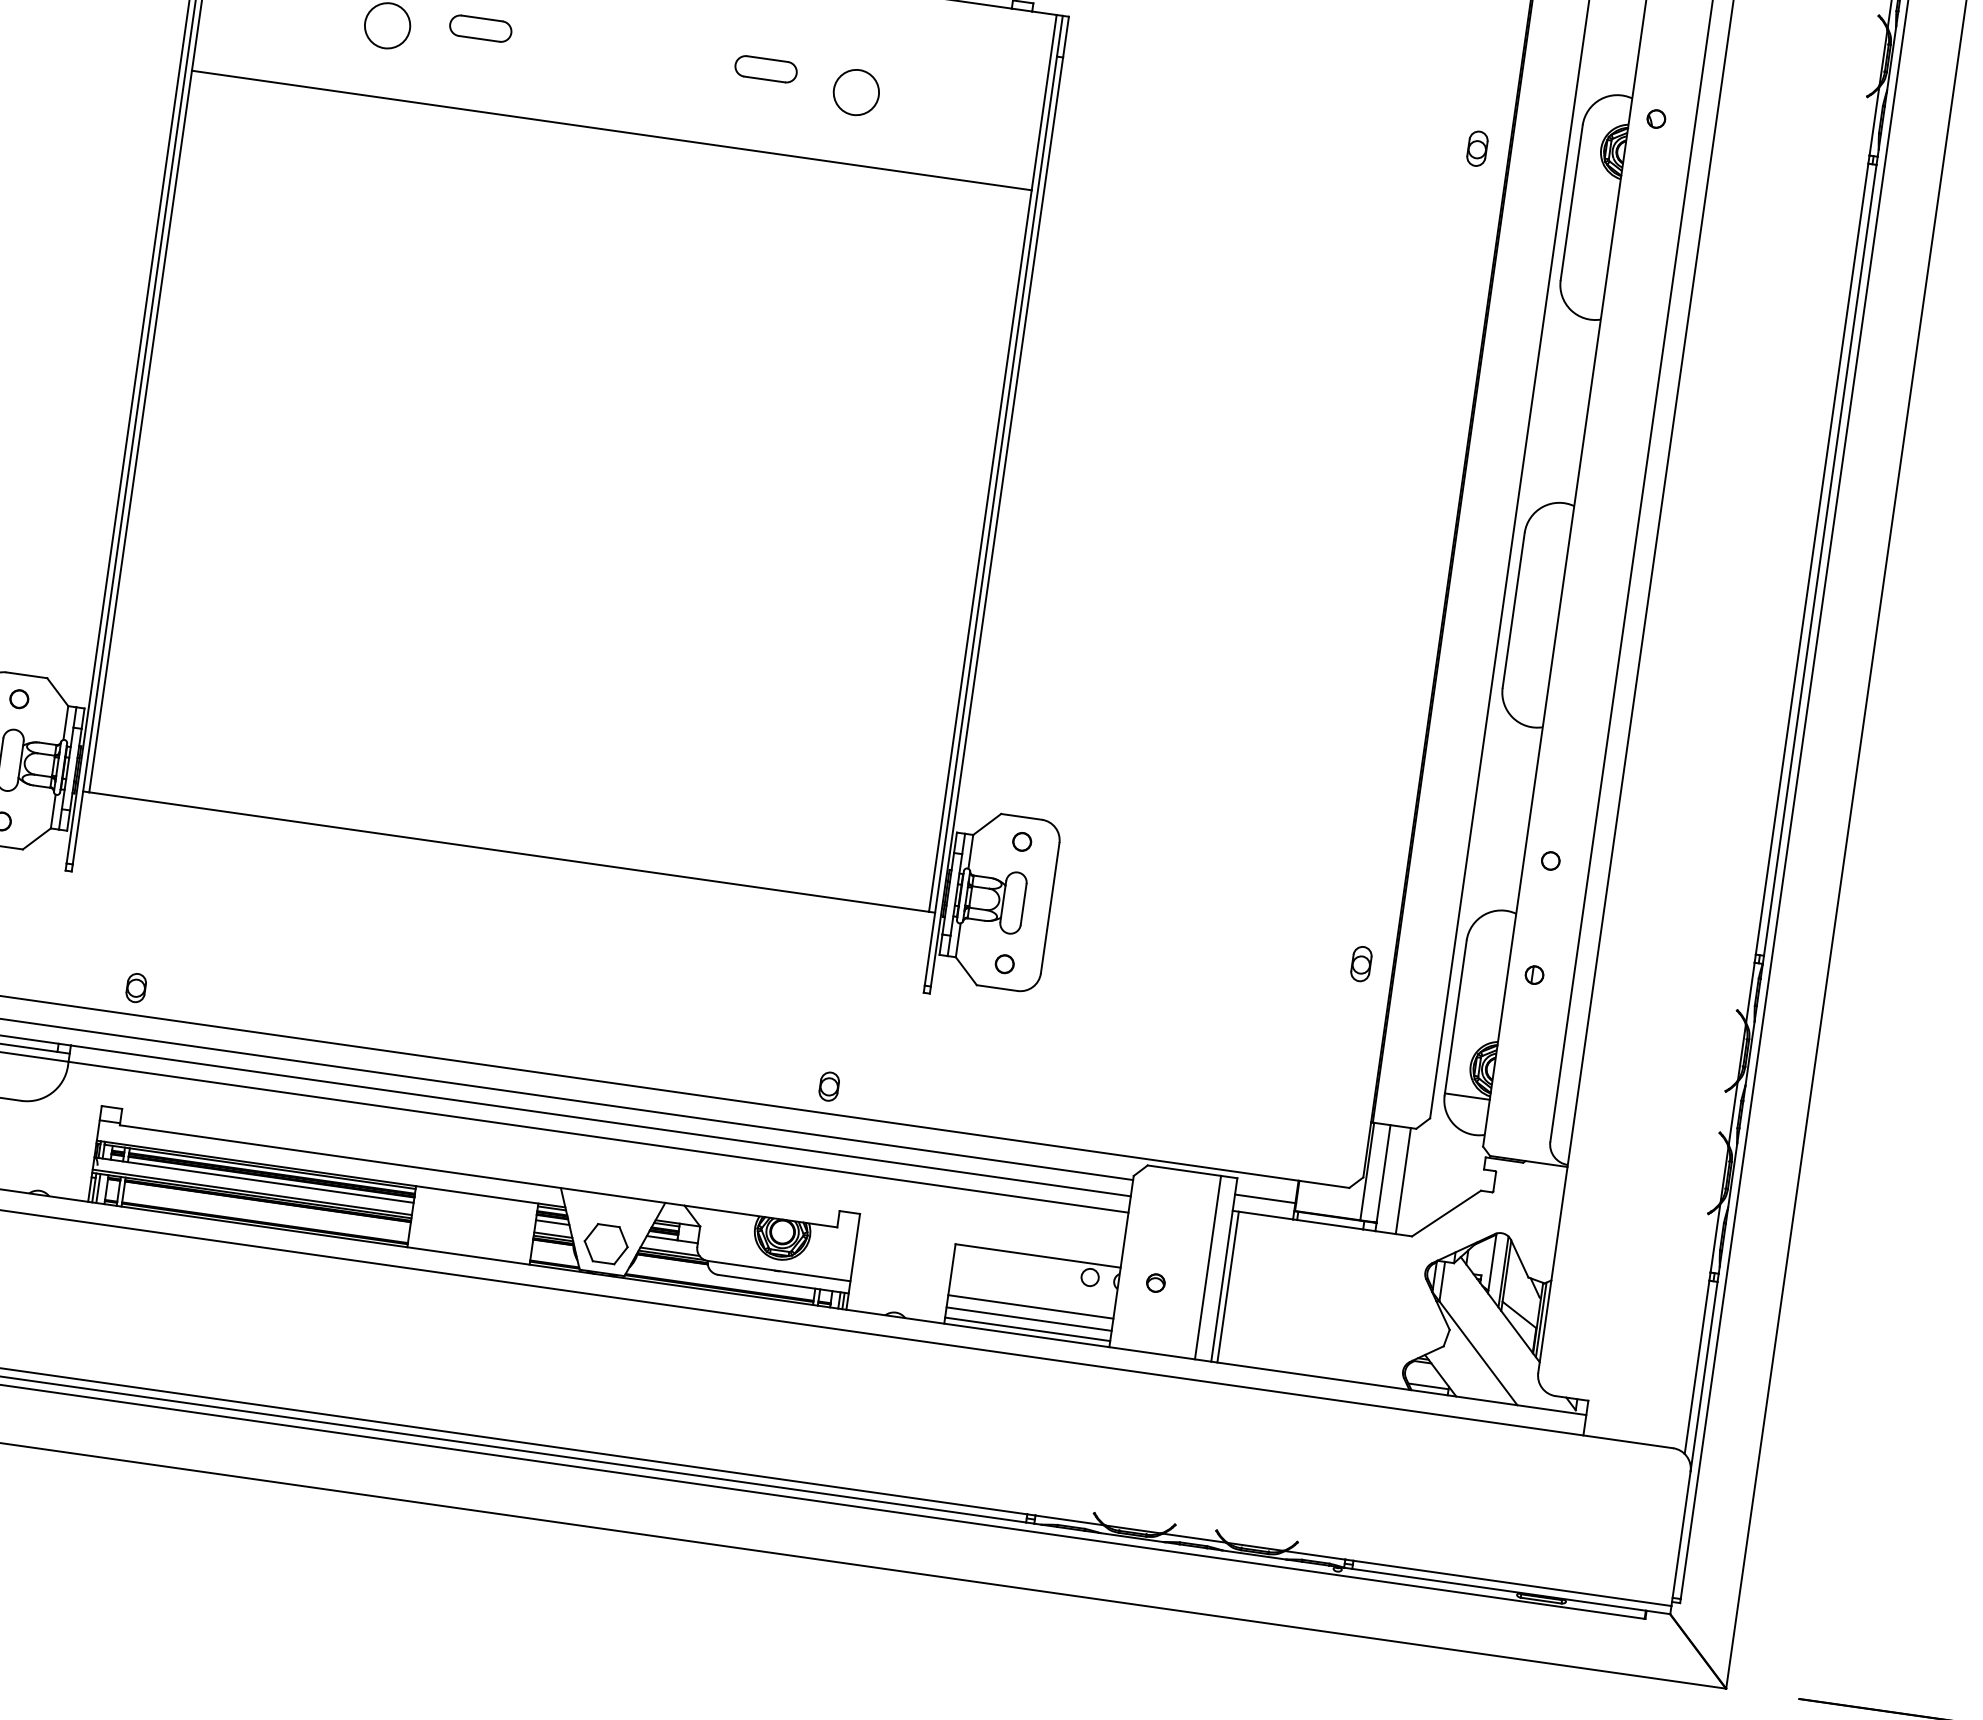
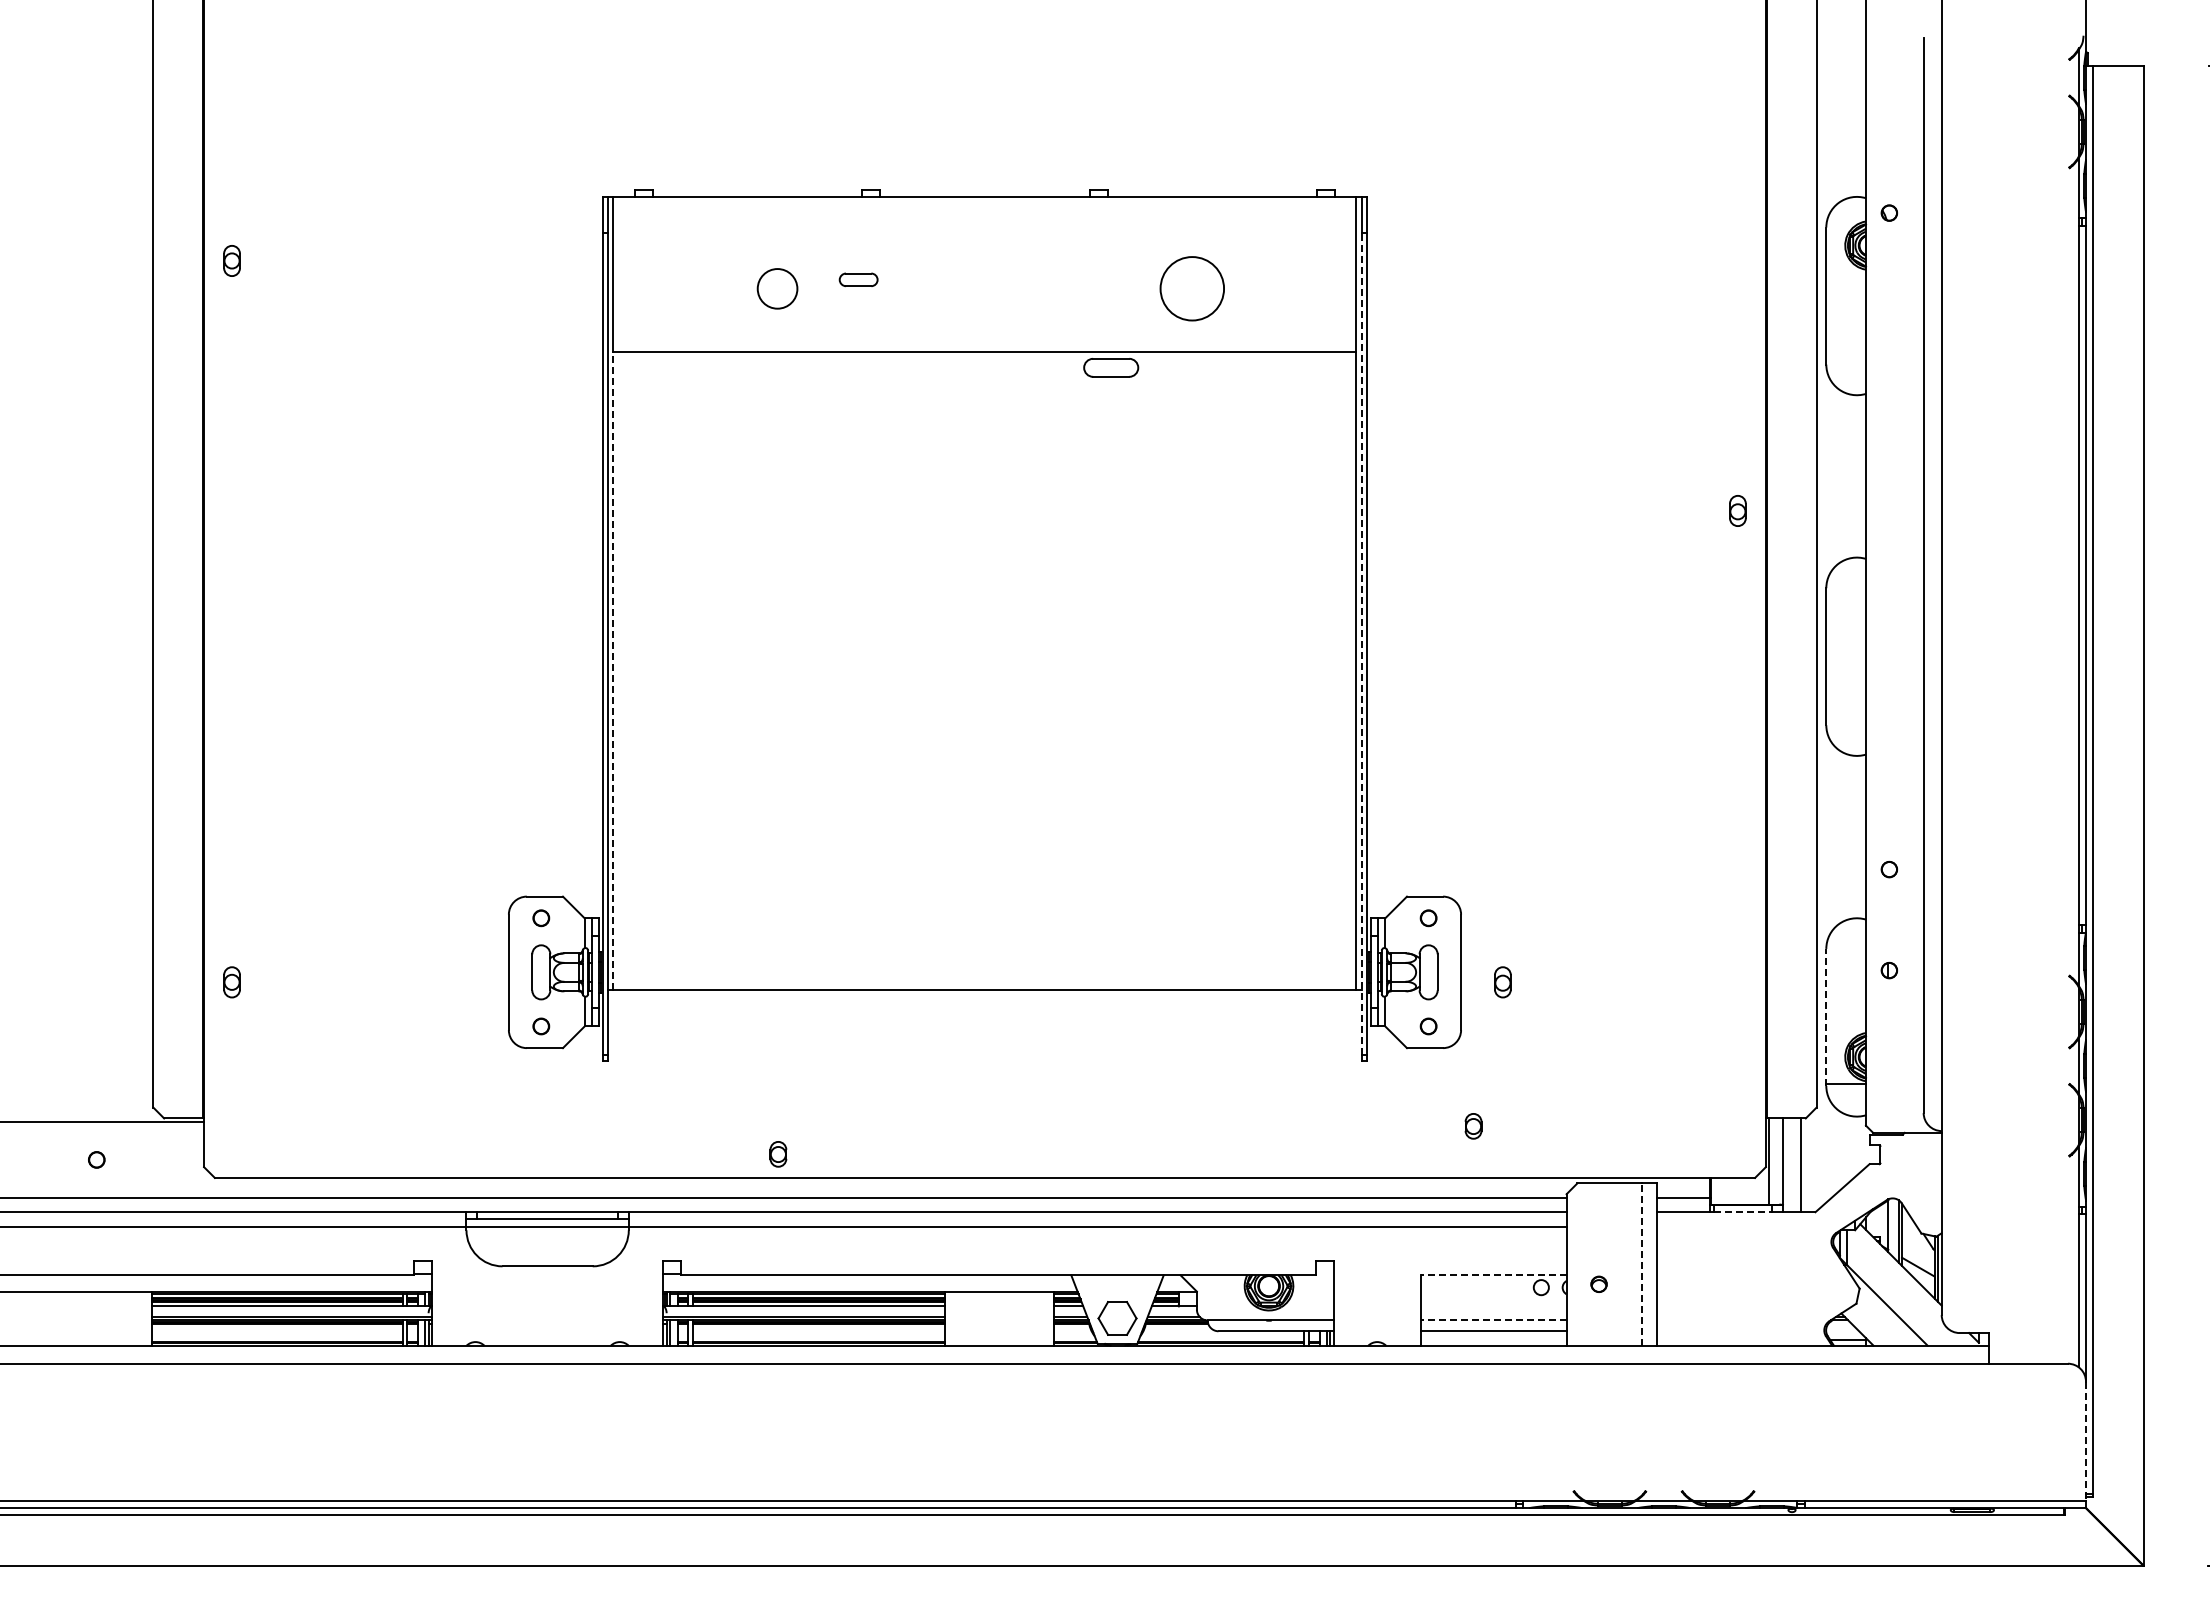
part: (480, 28) -> (858, 279), size x0.7
part: (766, 68) -> (1111, 367), moved
circle: (856, 92) -> (1192, 288), size x1.6
part: (1477, 148) -> (1737, 510), moved
line: (140, 430) -> (613, 670), solid -> dashed
line: (990, 520) -> (1361, 643), solid -> dashed
part: (1360, 964) -> (1502, 982), moved
part: (136, 988) -> (778, 1154), moved
line: (1455, 1018) -> (1826, 1017), solid -> dashed
part: (829, 1086) -> (1473, 1126), moved
line: (1330, 1225) -> (1743, 1212), solid -> dashed
line: (1038, 1256) -> (1493, 1275), solid -> dashed
line: (1208, 1267) -> (1642, 1264), solid -> dashed
line: (1228, 1286) -> (1662, 1278), removed
line: (1030, 1306) -> (1493, 1320), solid -> dashed
line: (1027, 1329) -> (1493, 1340), removed
line: (1681, 1539) -> (2086, 1441), solid -> dashed

